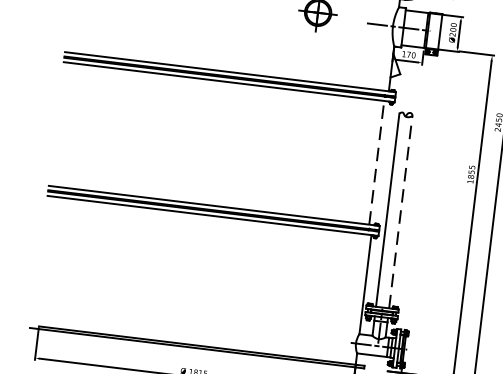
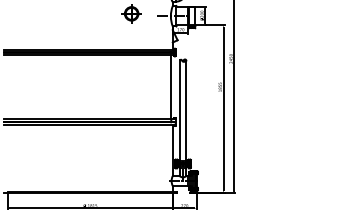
line: (377, 161) -> (171, 86), dashed -> solid
line: (401, 211) -> (186, 110), dashed -> solid

